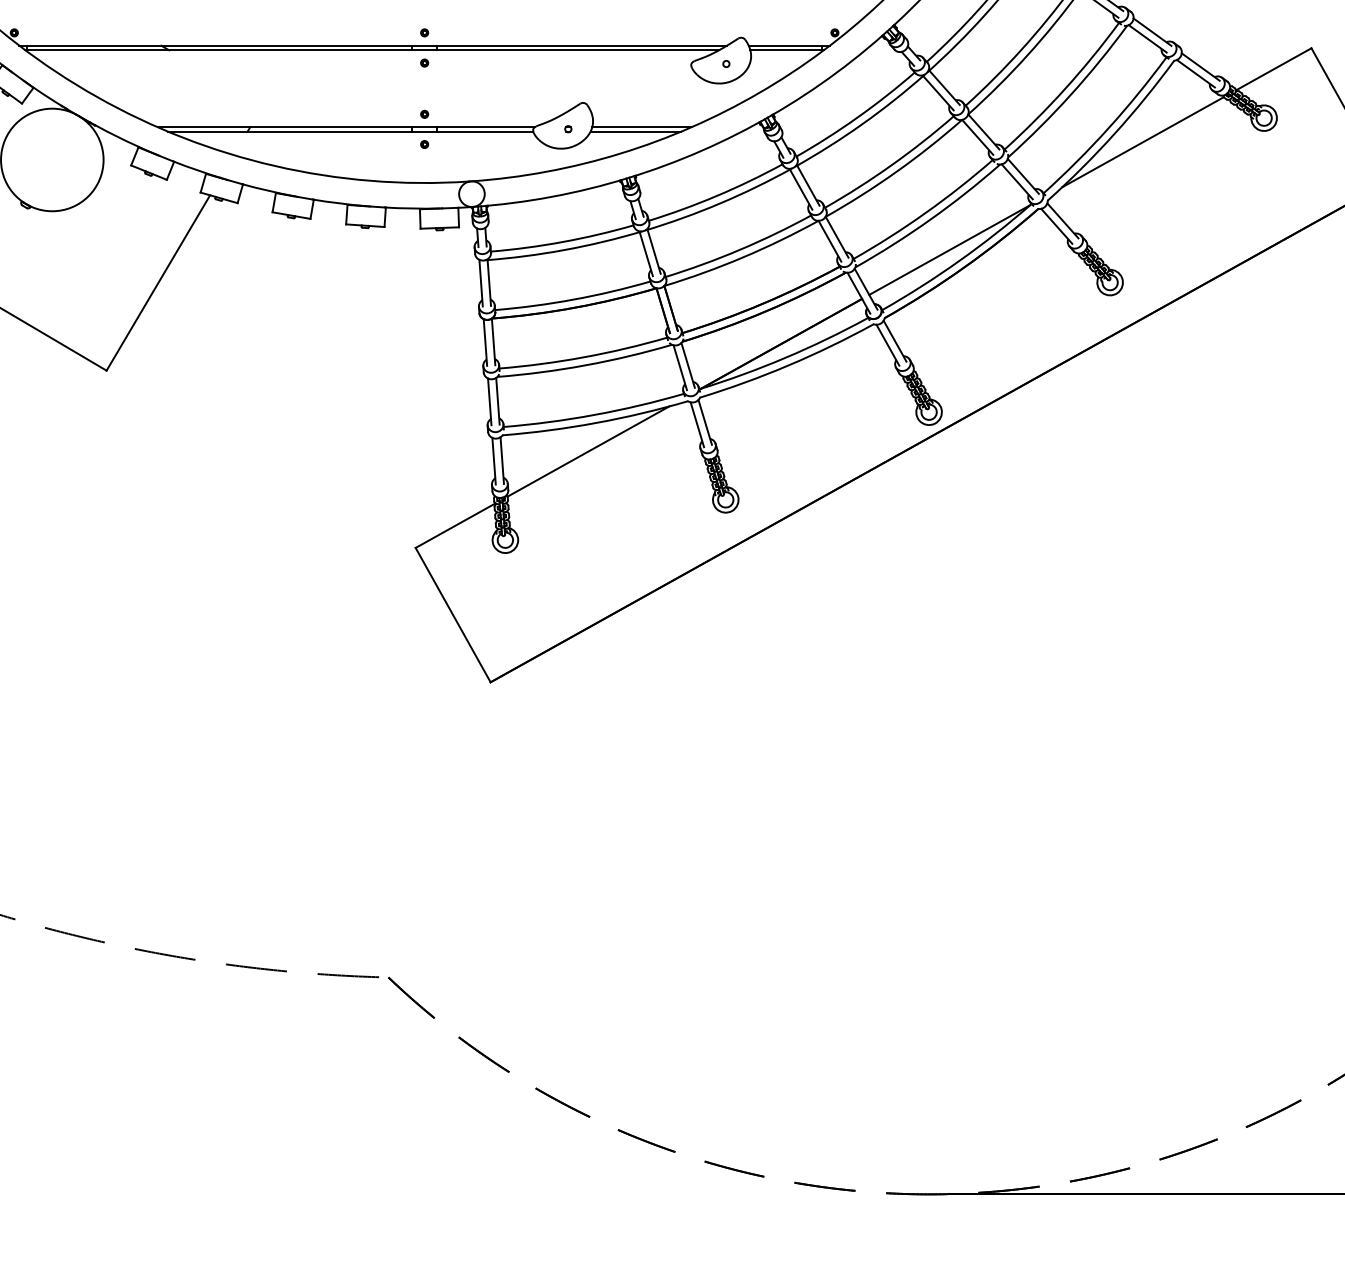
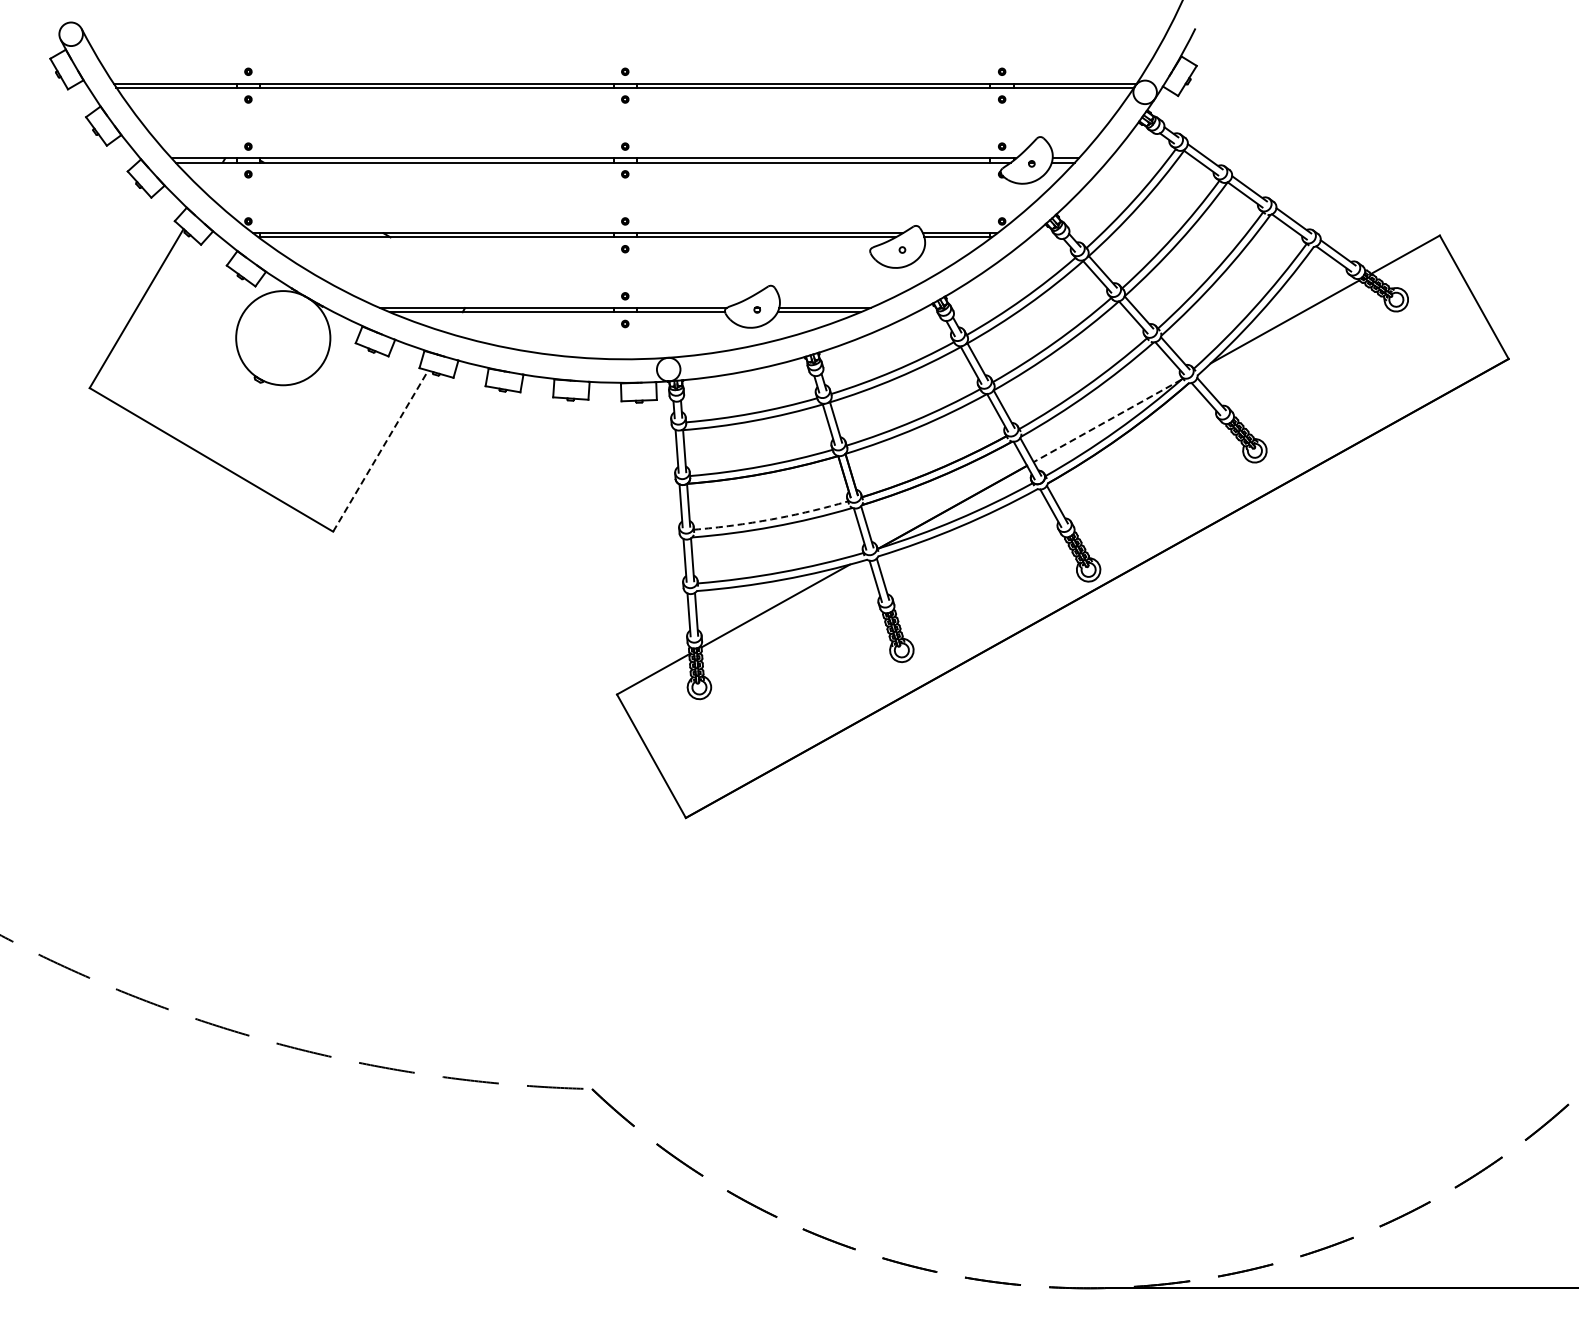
line: (949, 249) -> (1107, 420), solid -> dashed
line: (158, 283) -> (380, 451), solid -> dashed
arc: (583, 357) -> (771, 519), solid -> dashed

